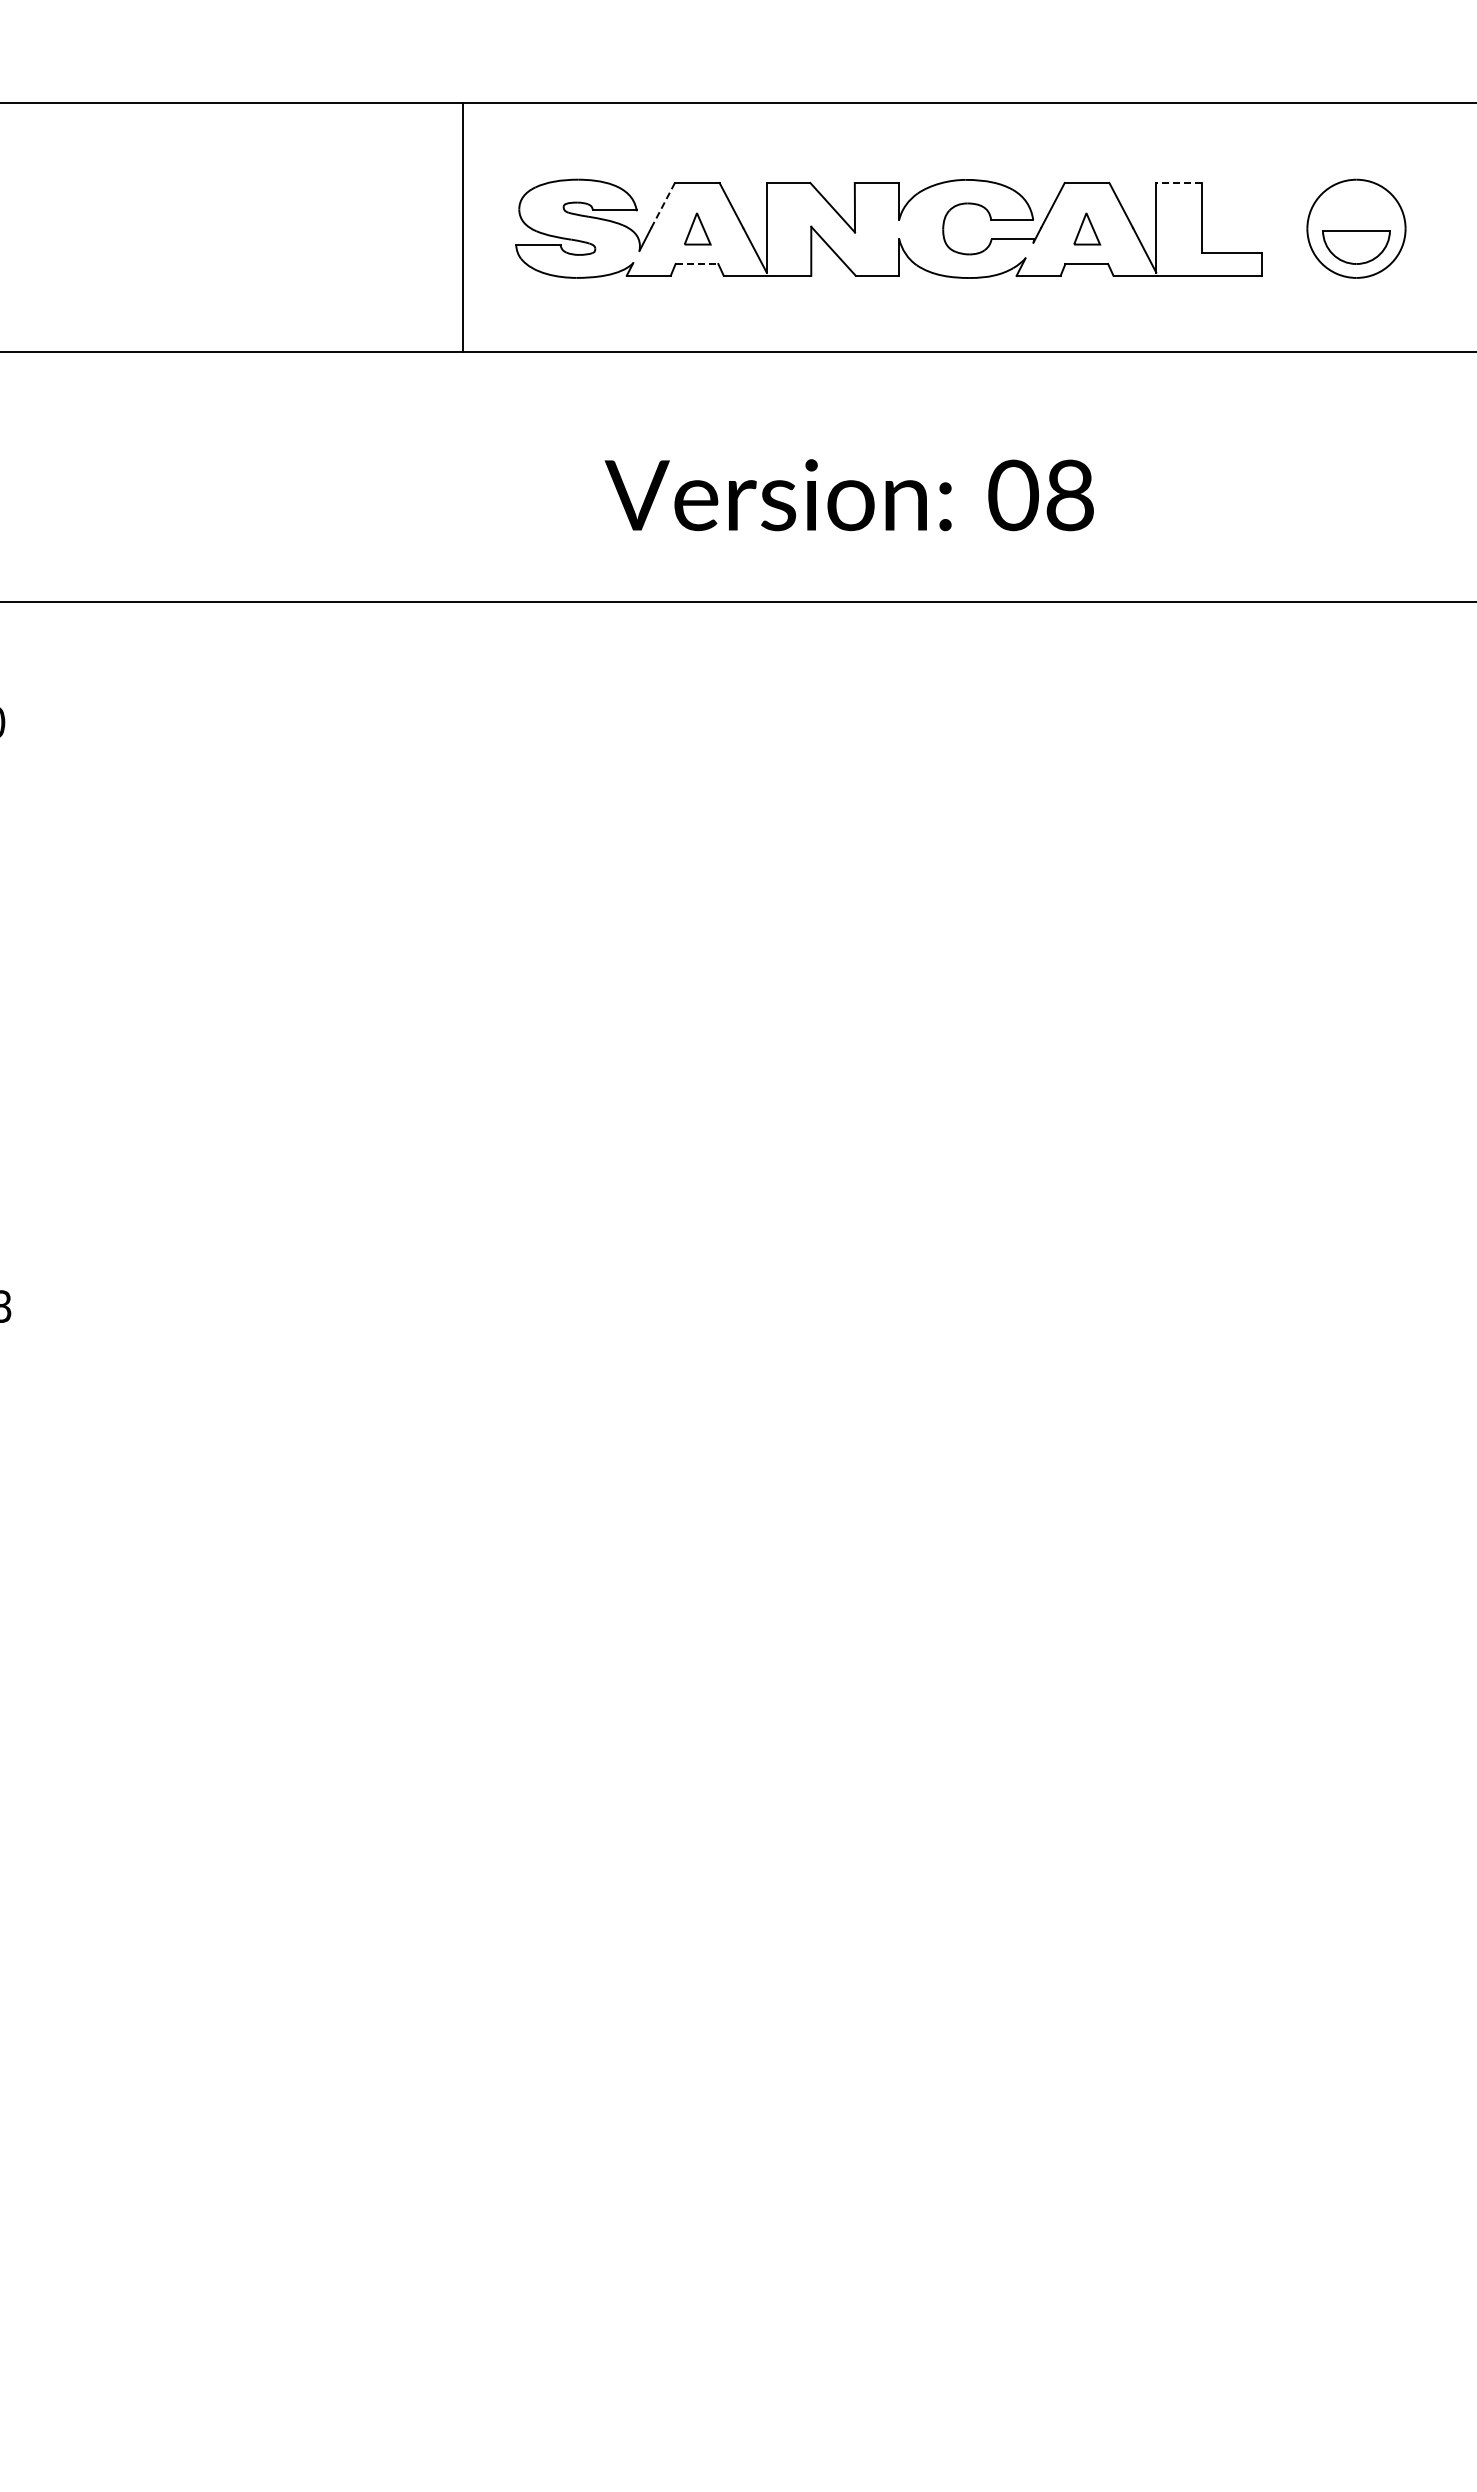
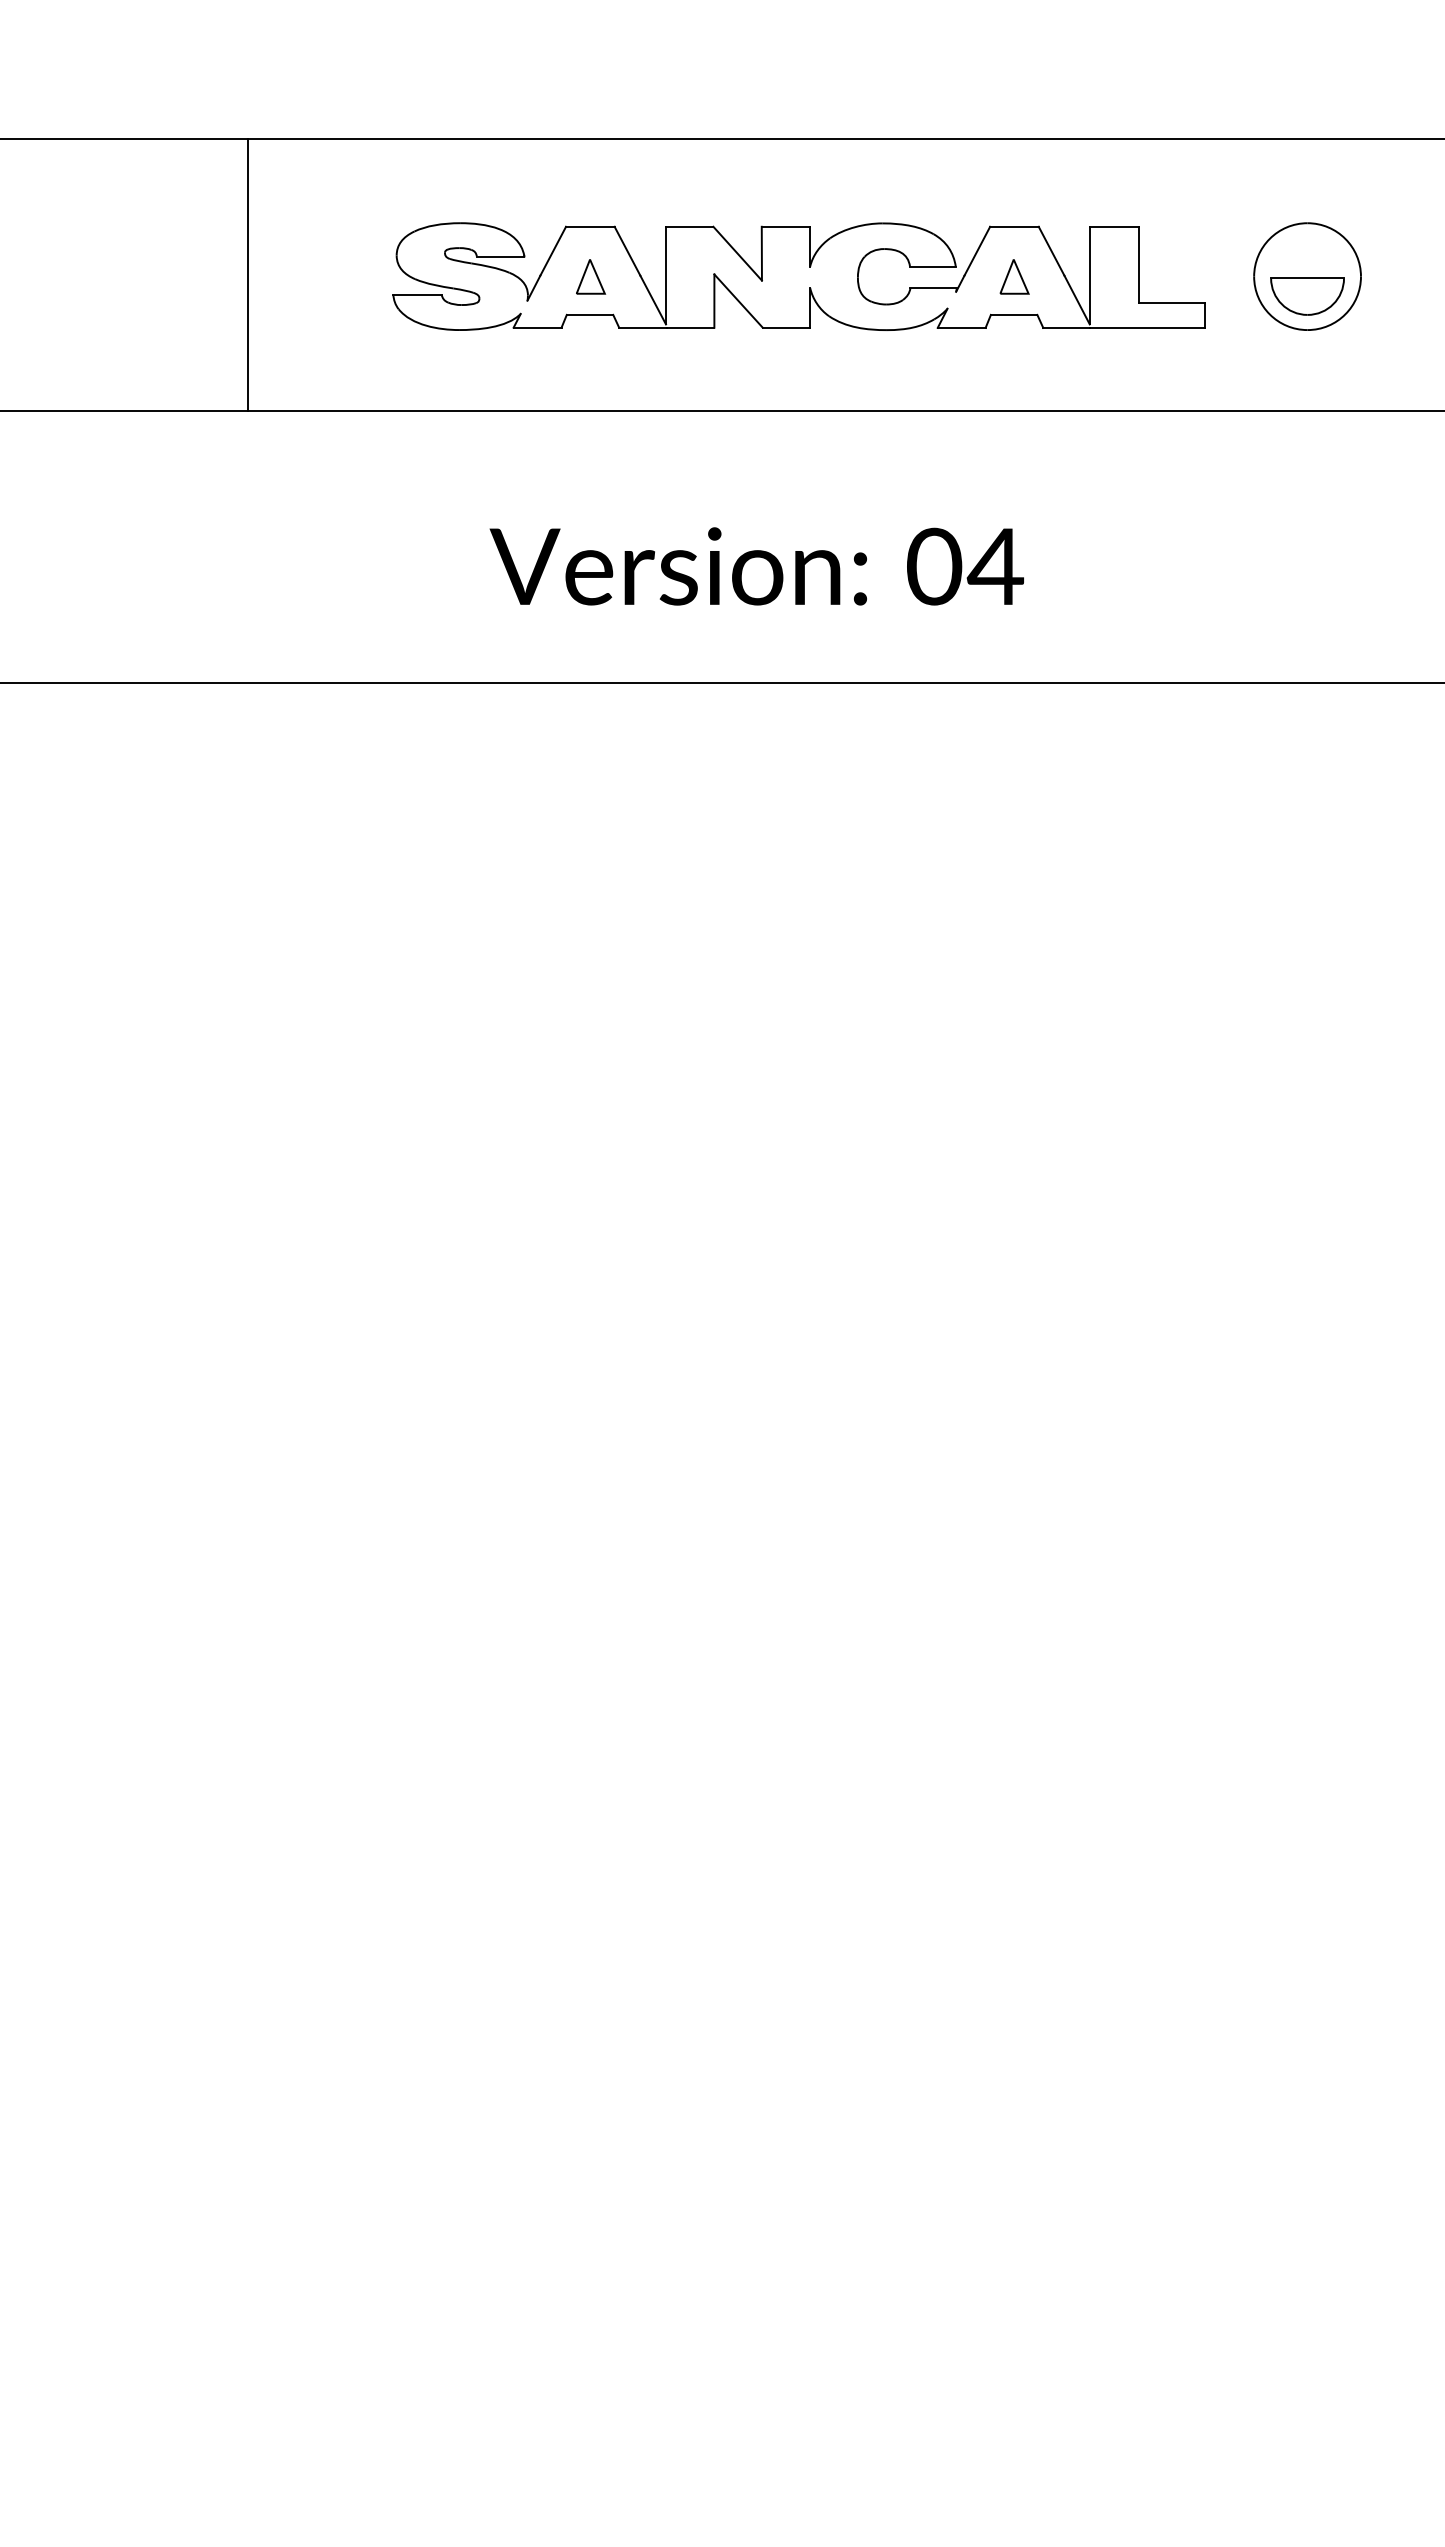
line: (1179, 183) -> (1115, 227), dashed -> solid
line: (662, 205) -> (552, 251), dashed -> solid
line: (462, 227) -> (247, 275), moved
line: (697, 264) -> (590, 315), dashed -> solid
text: (1069, 495) -> (995, 566), 08 -> 04

